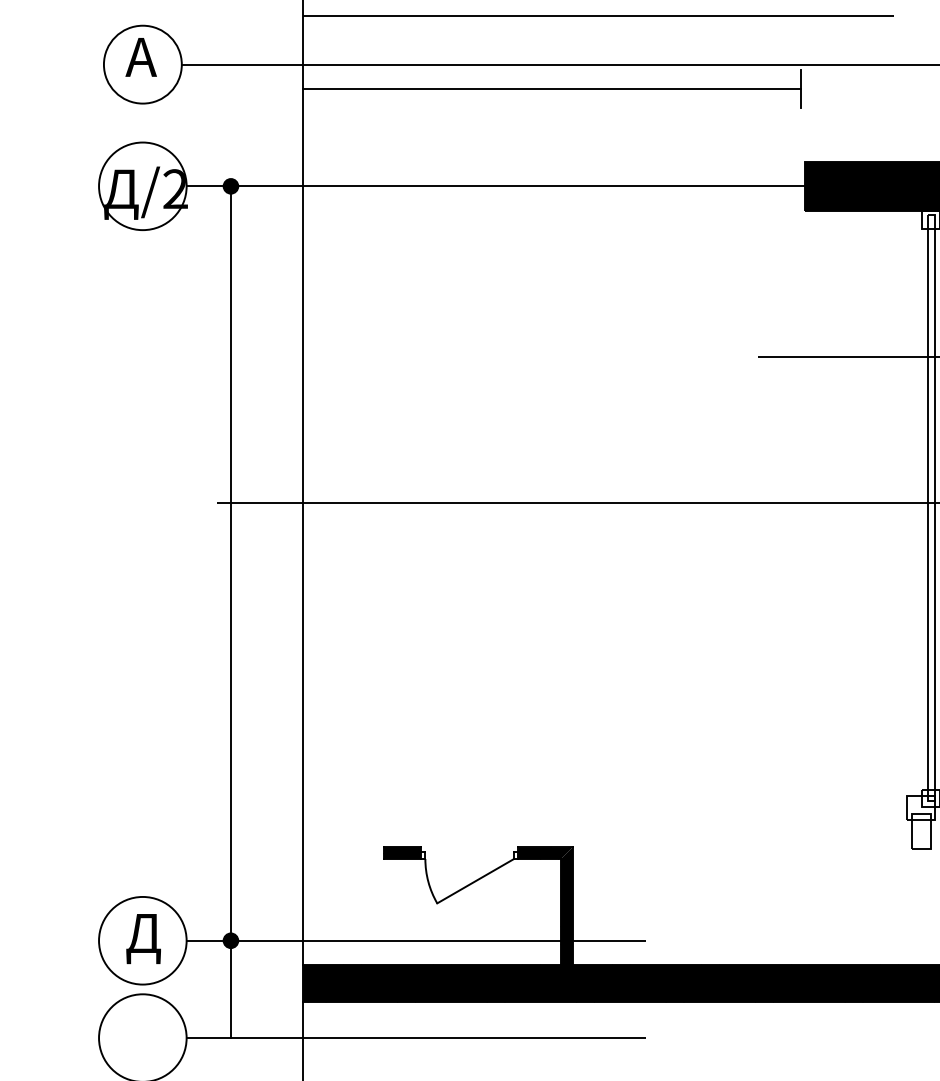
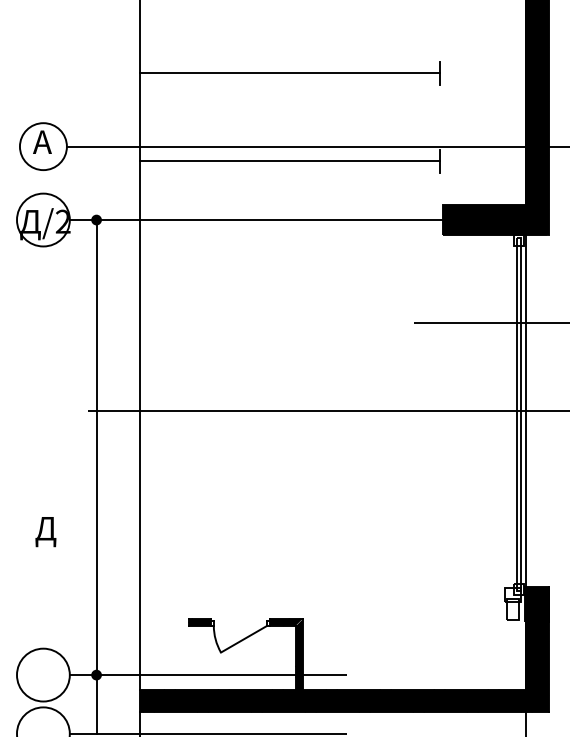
line: (598, 16) -> (318, 117), removed
text: (142, 939) -> (45, 532), moved

